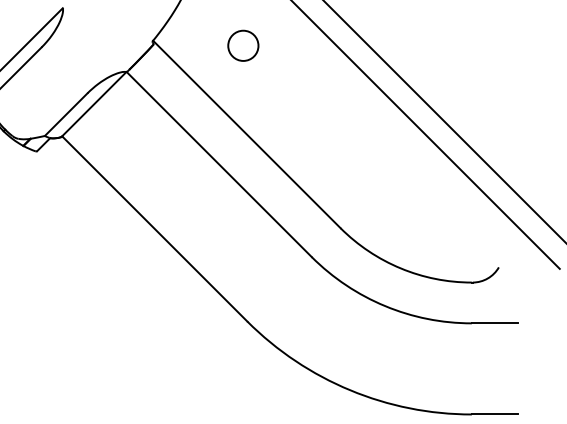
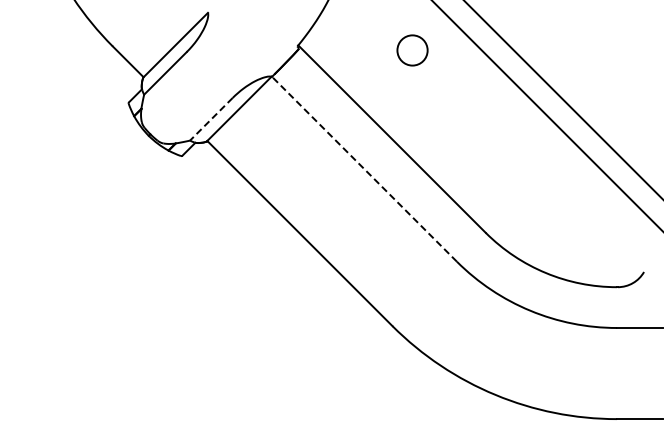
circle: (243, 45) -> (412, 50), moved
line: (66, 114) -> (211, 119), solid -> dashed
line: (219, 164) -> (364, 169), solid -> dashed

